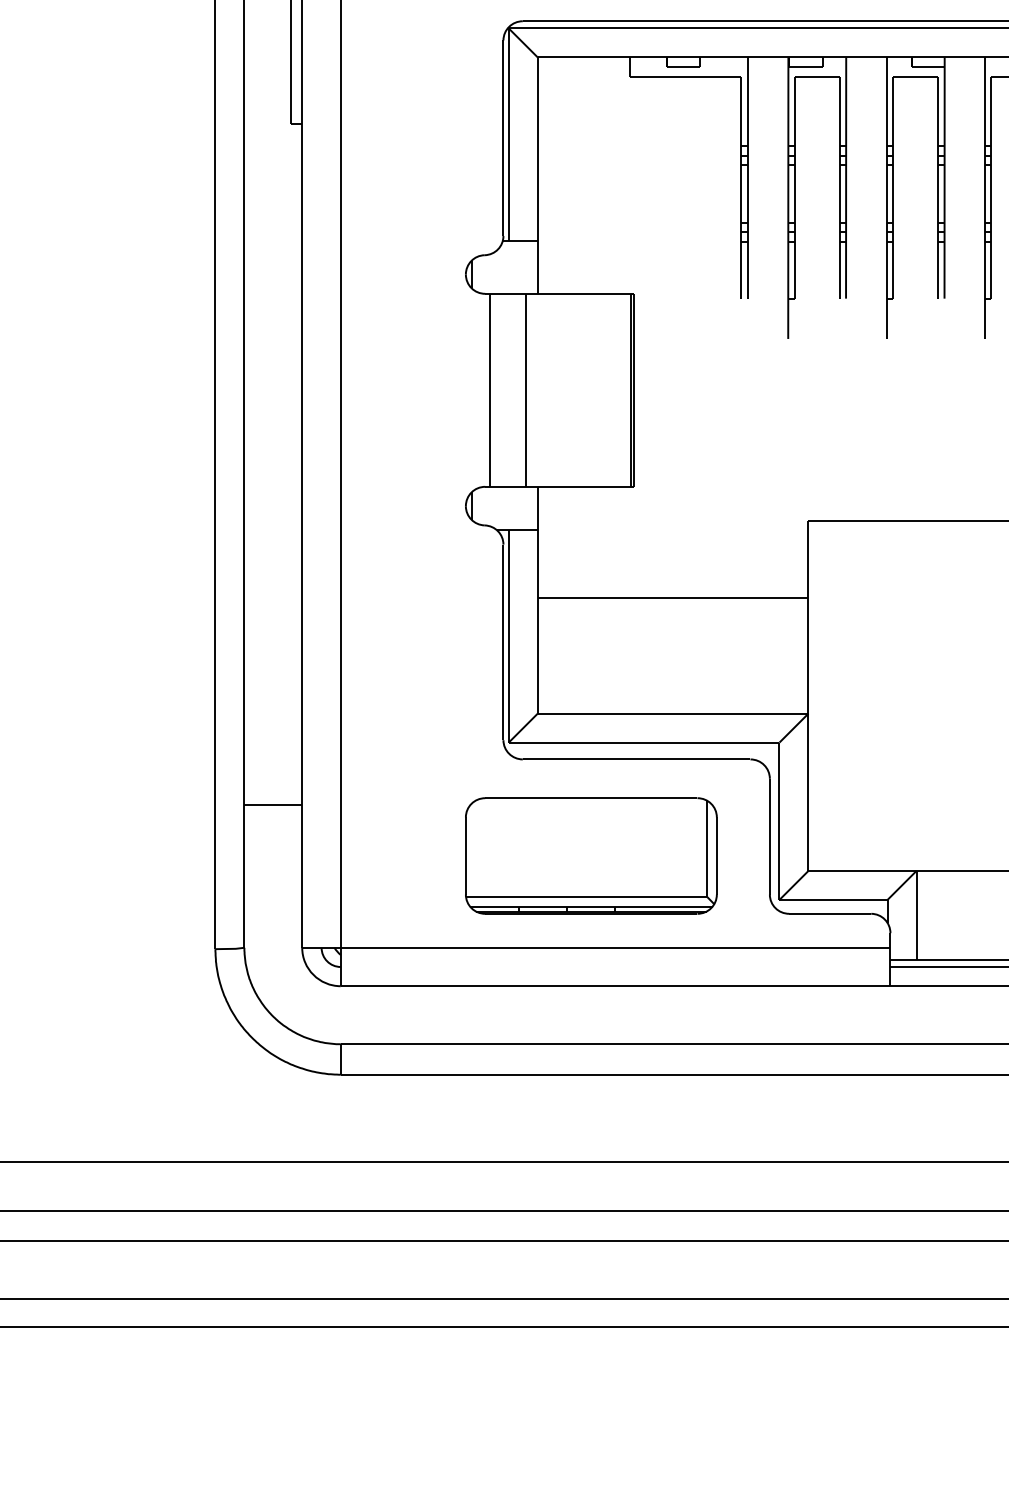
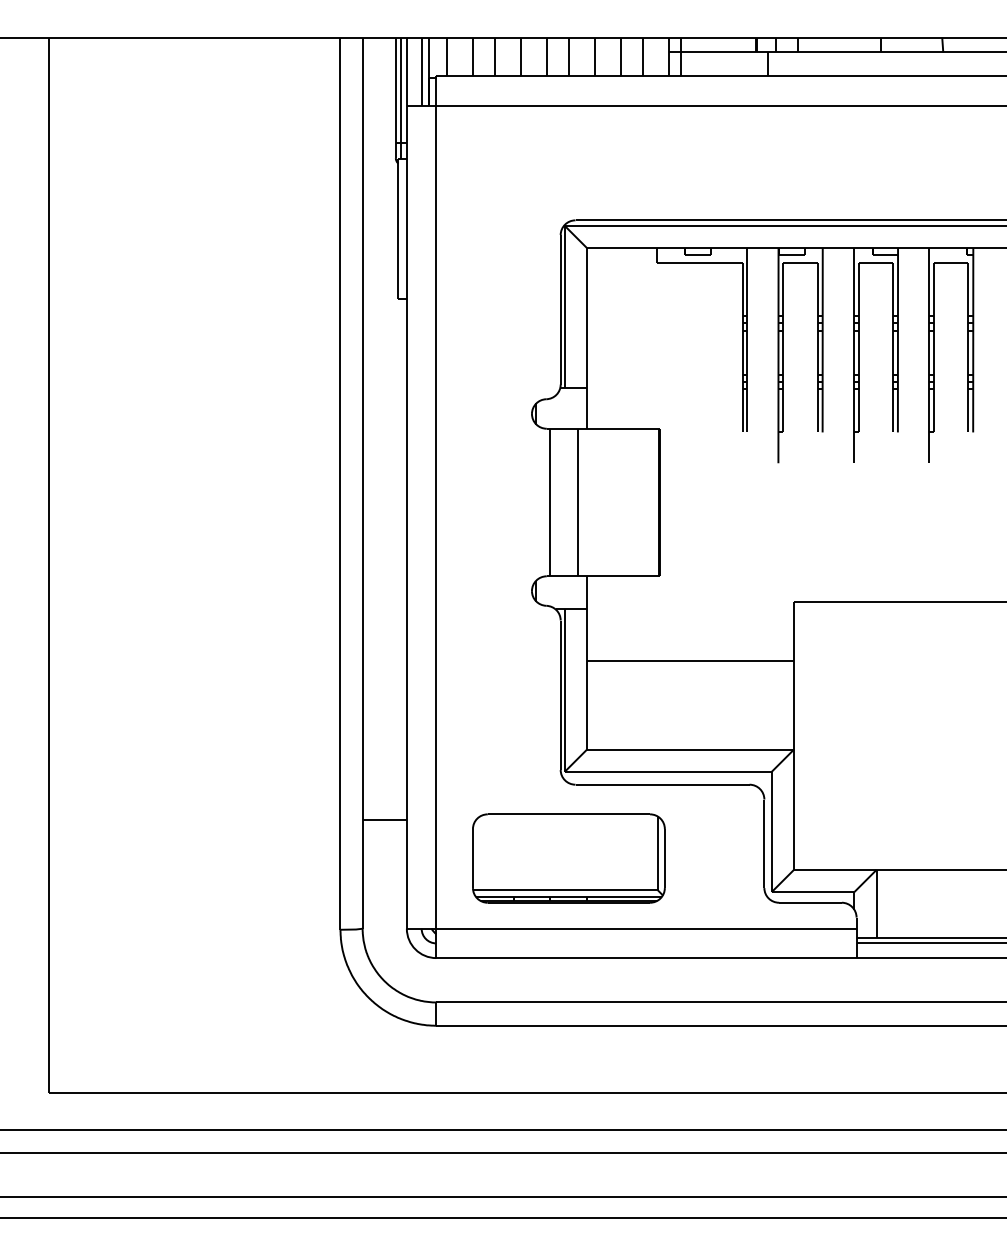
part: (590, 855) -> (568, 858), moved

